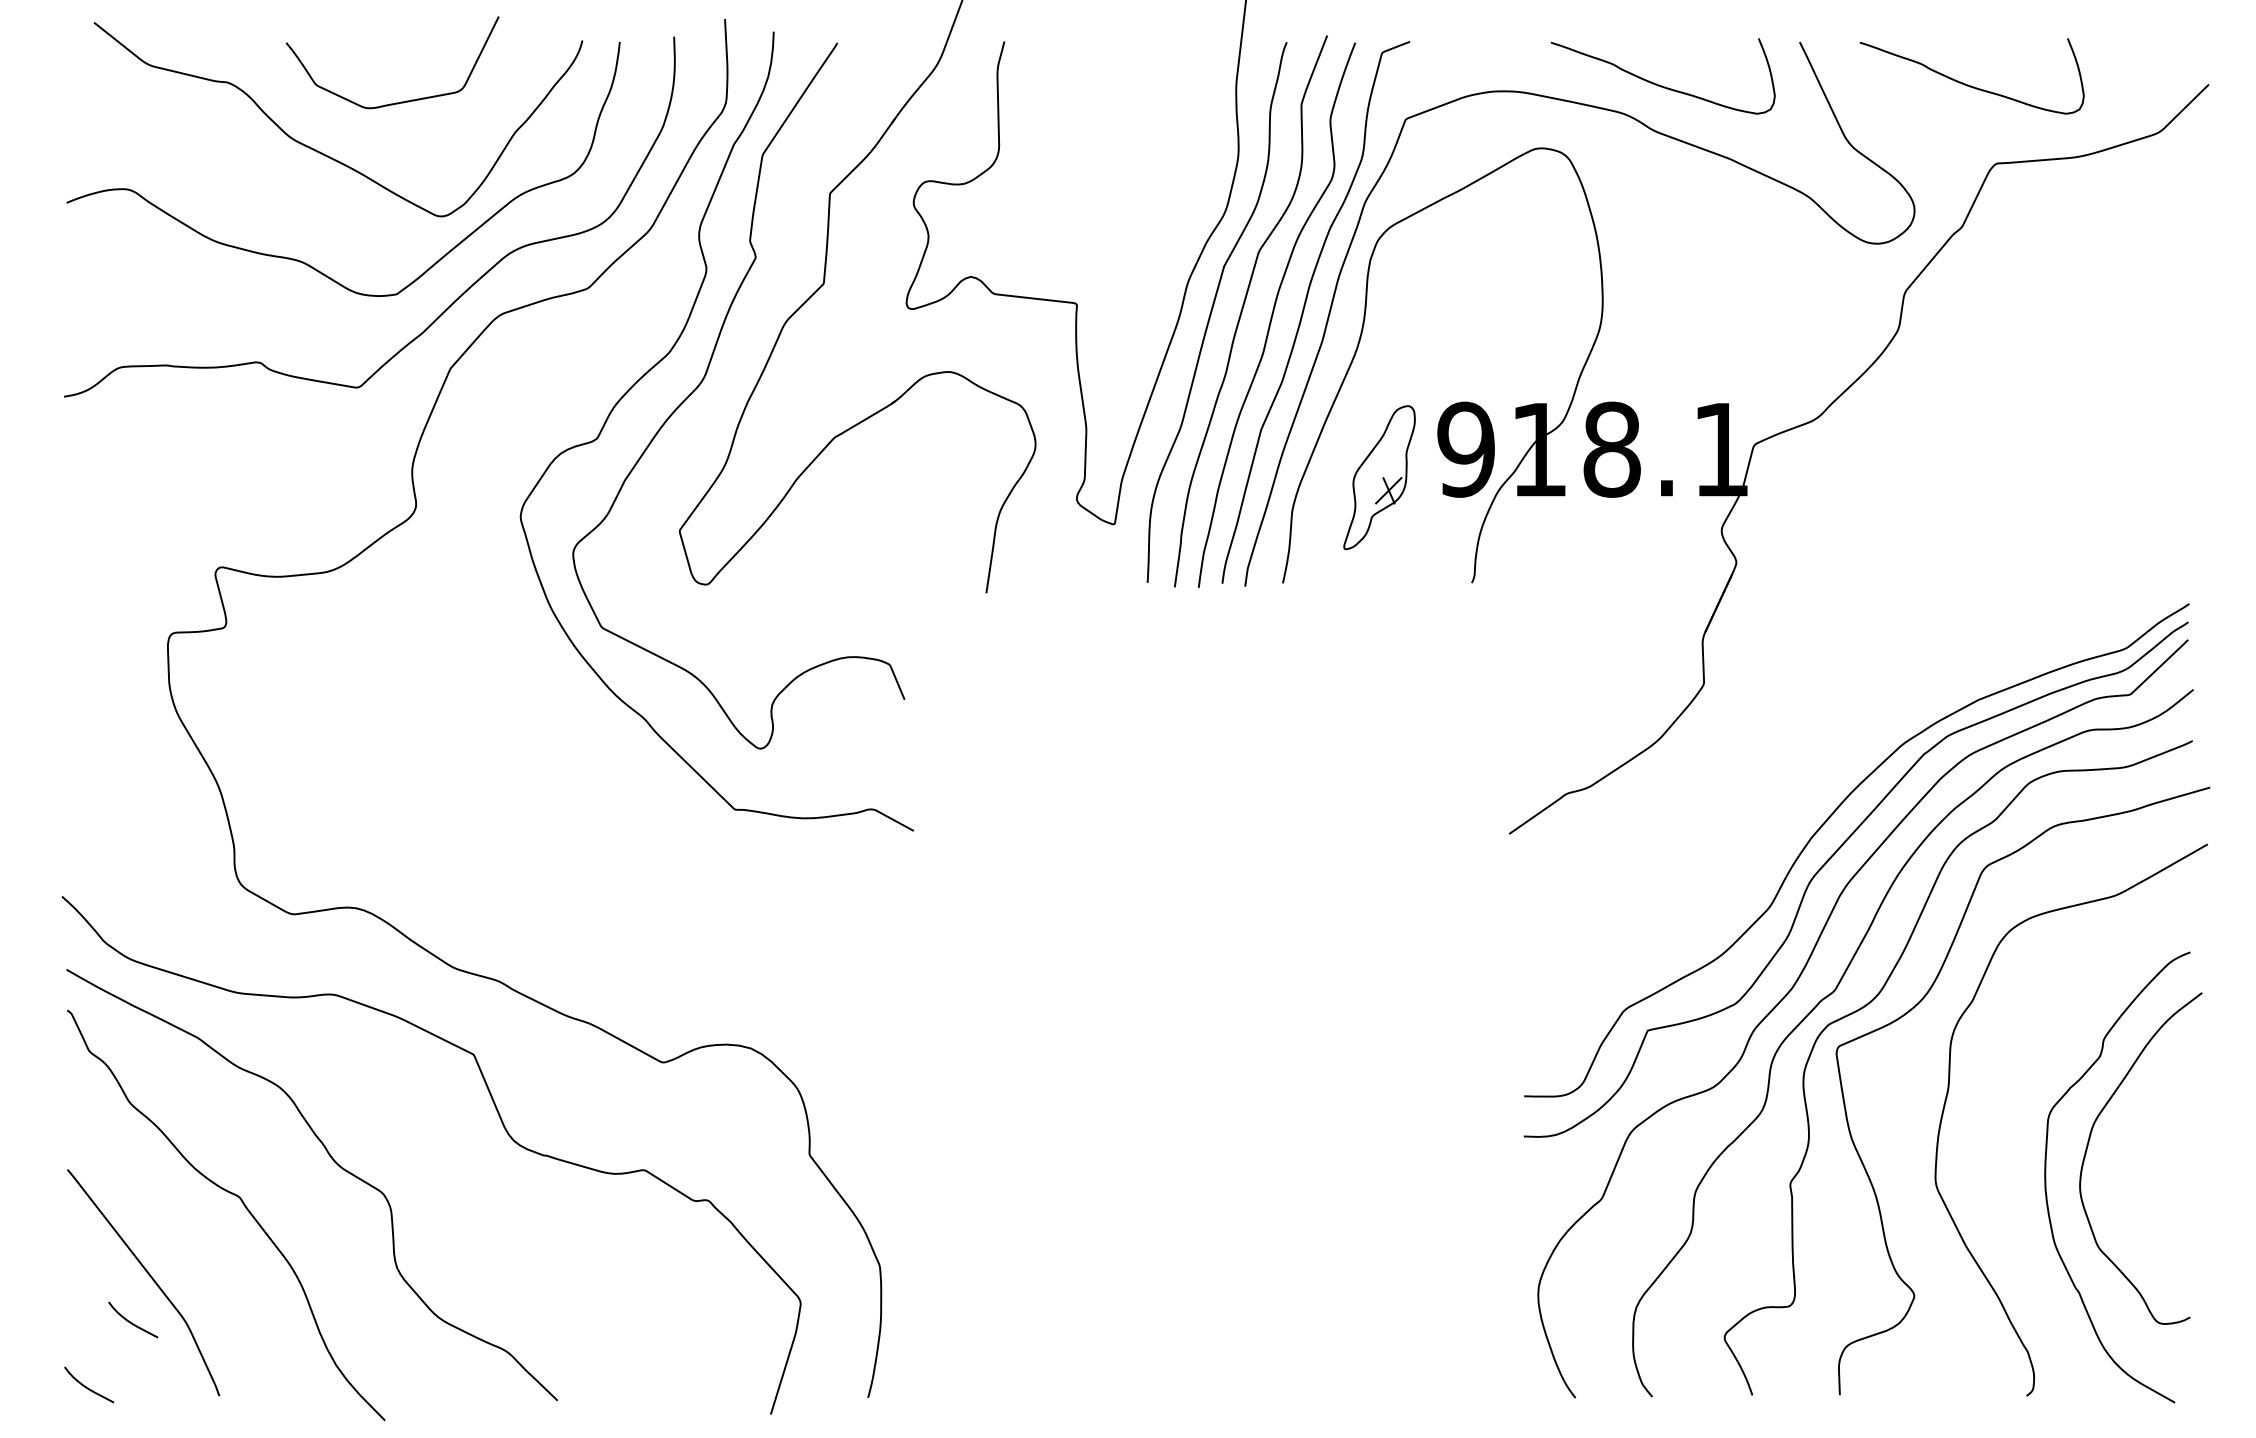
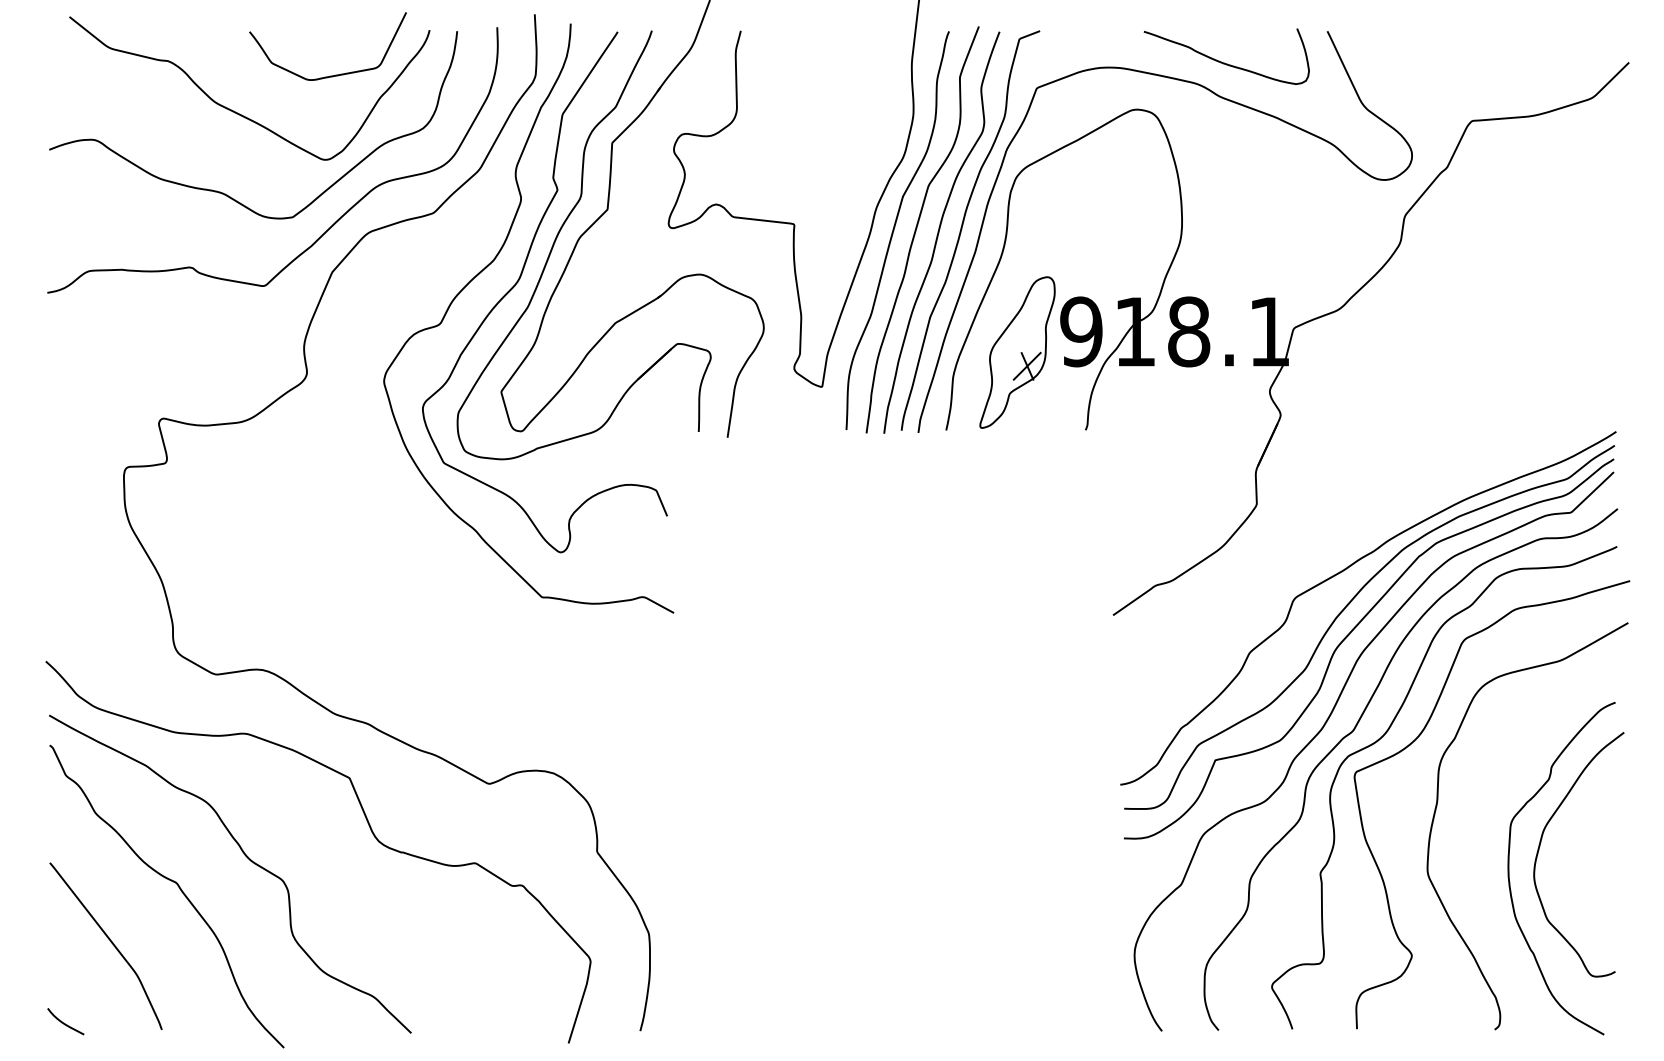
curve: (1968, 84) -> (1451, 62), removed
curve: (400, 101) -> (333, 75), moved
part: (756, 320) -> (558, 236), added
part: (1379, 477) -> (1017, 352), size x1.43
curve: (1823, 773) -> (1344, 570), added
curve: (132, 1322) -> (97, 975), removed

